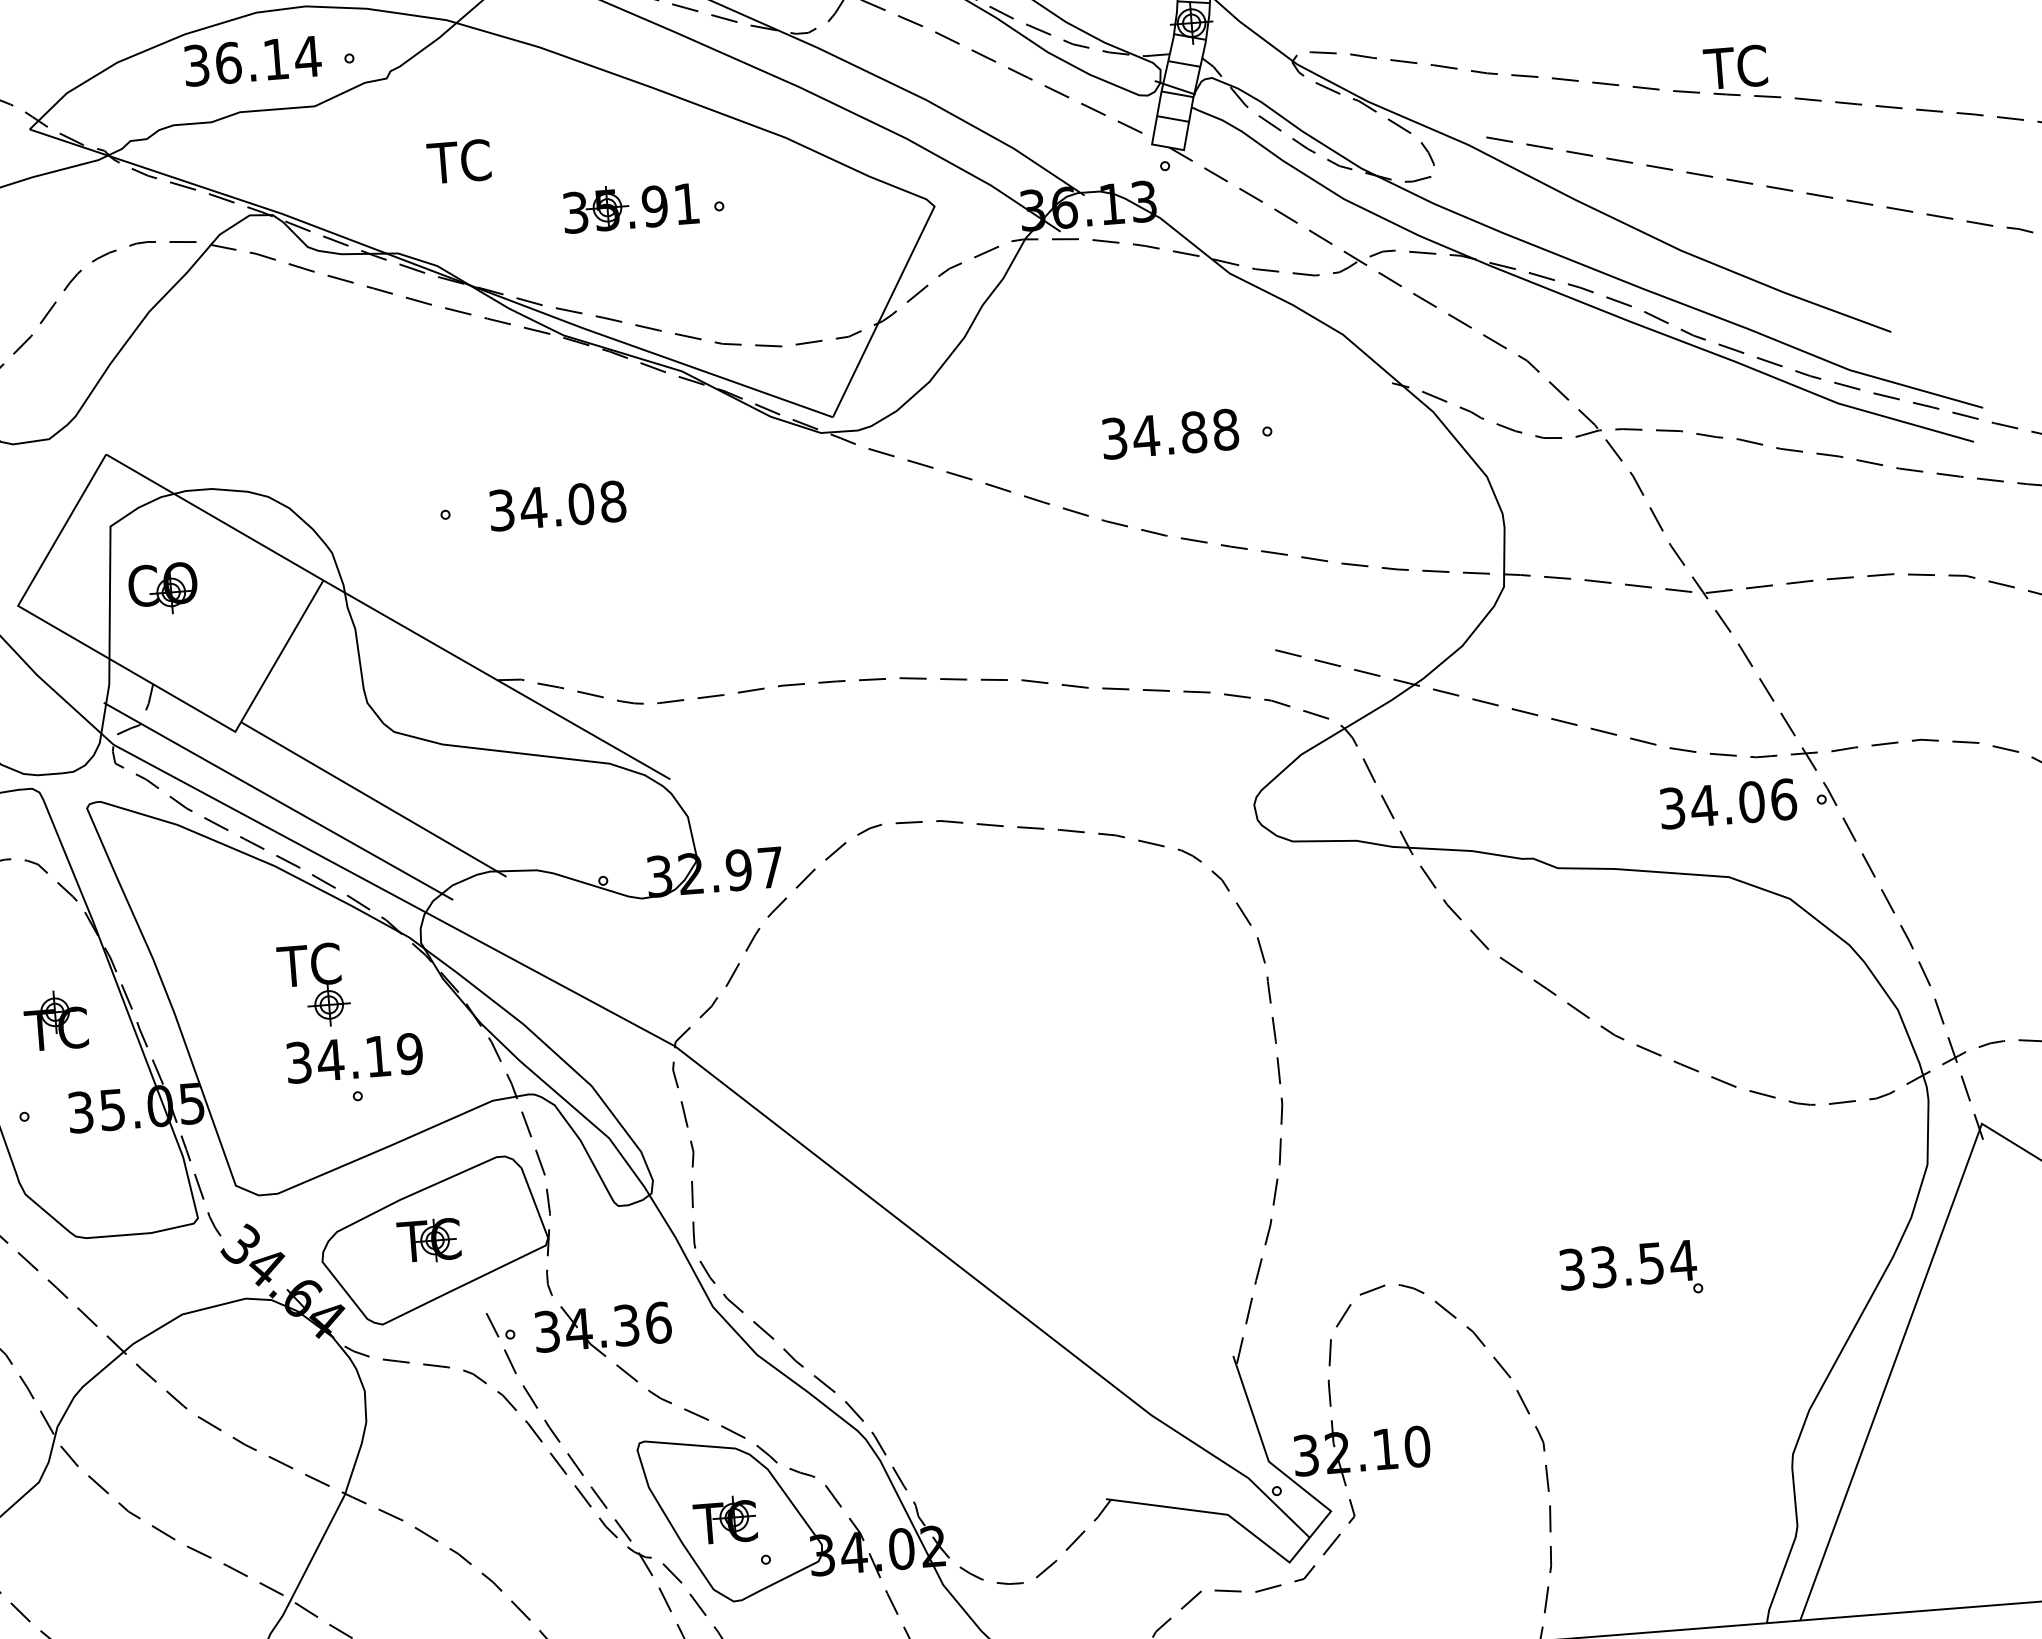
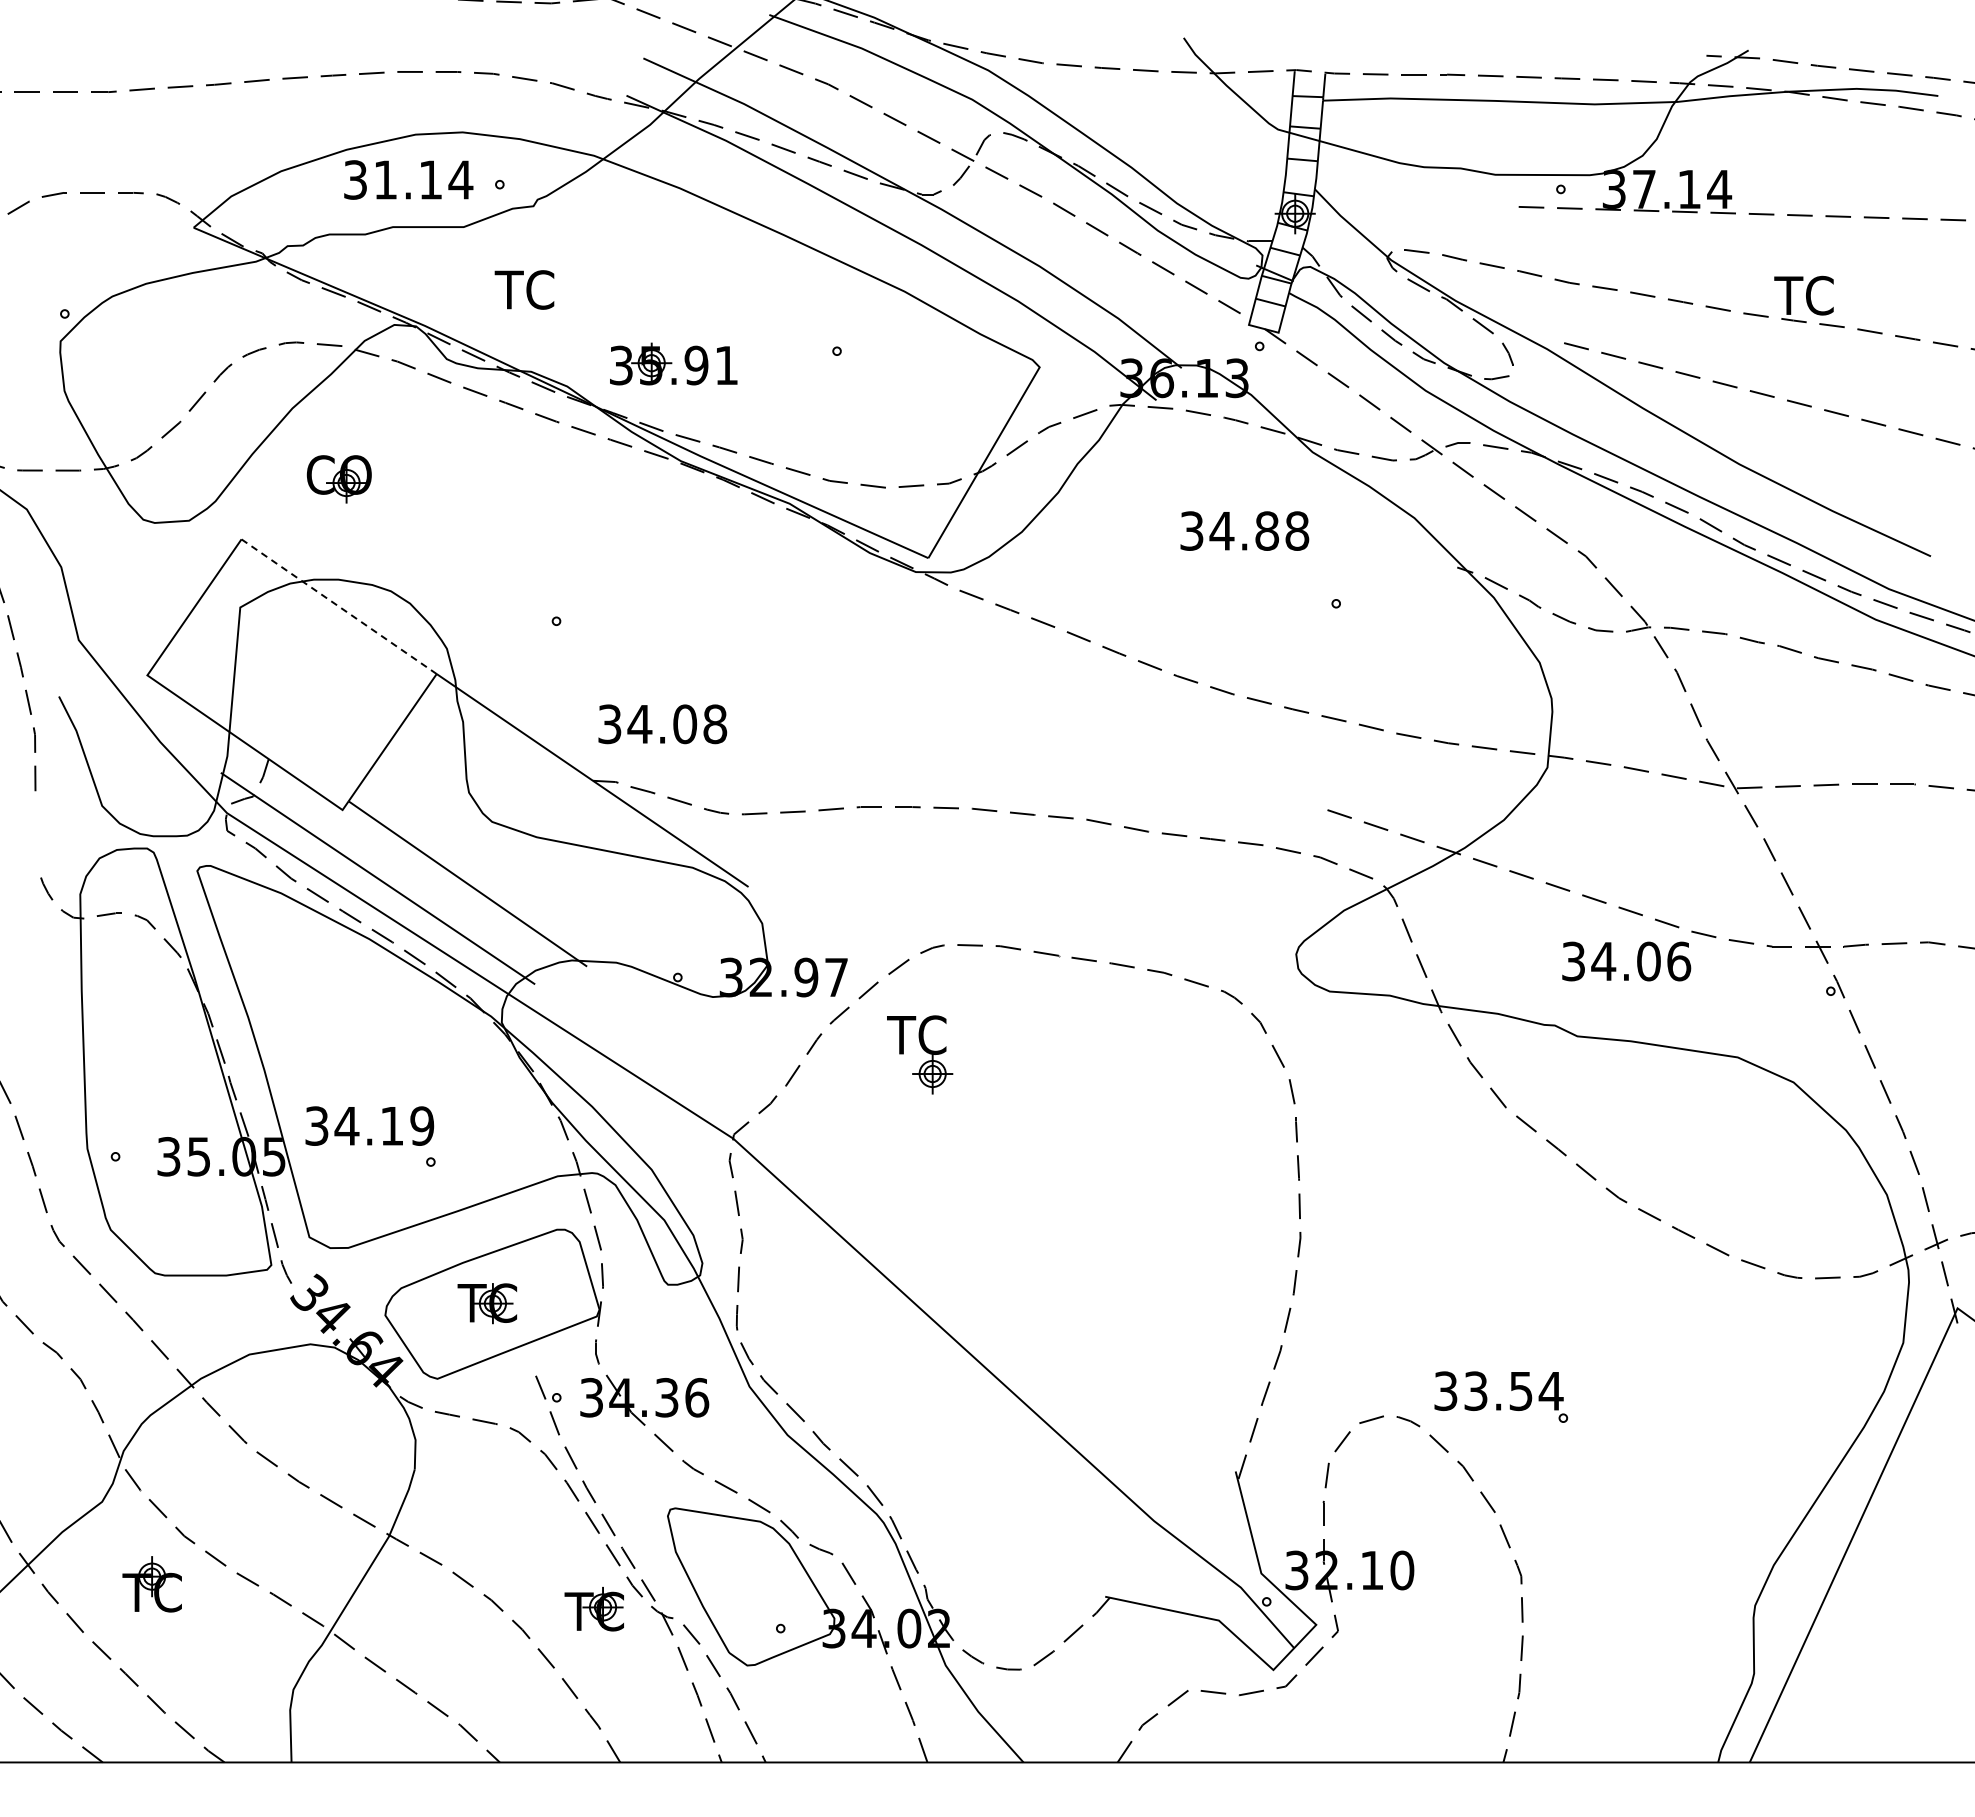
text: (228, 62) -> (385, 179), 36.14 -> 31.14
text: (459, 161) -> (524, 289), moved
part: (630, 206) -> (673, 363), moved
text: (1170, 433) -> (1244, 530), moved
text: (557, 506) -> (662, 724), moved
line: (215, 517) -> (339, 606), solid -> dashed
part: (162, 589) -> (338, 479), moved
text: (1728, 803) -> (1626, 961), moved
part: (314, 985) -> (920, 1054), moved
part: (55, 1020) -> (151, 1584), moved
text: (354, 1057) -> (369, 1125), moved
part: (1630, 1278) -> (1500, 1403), moved
part: (724, 1520) -> (593, 1609), moved

